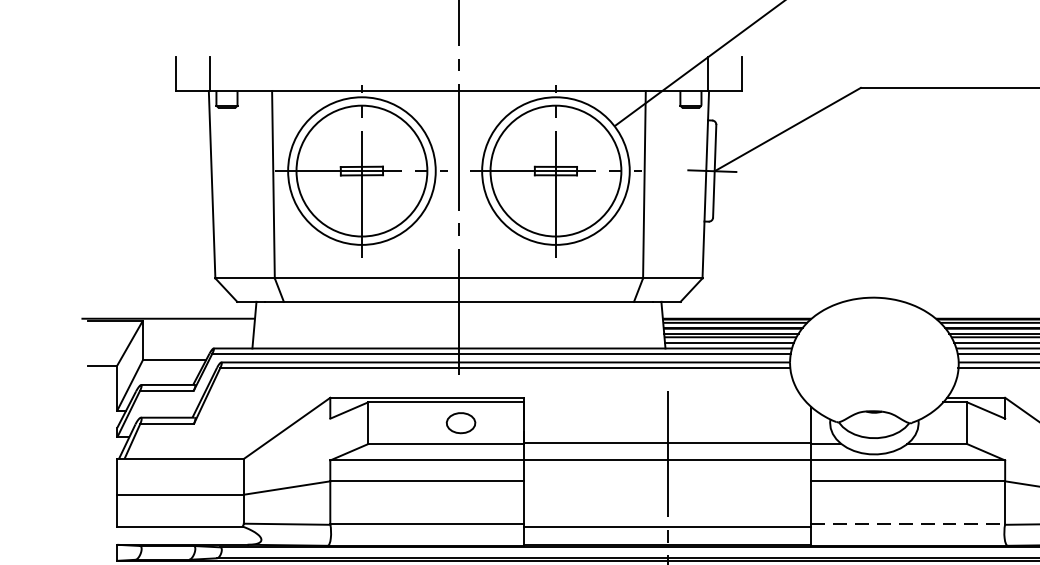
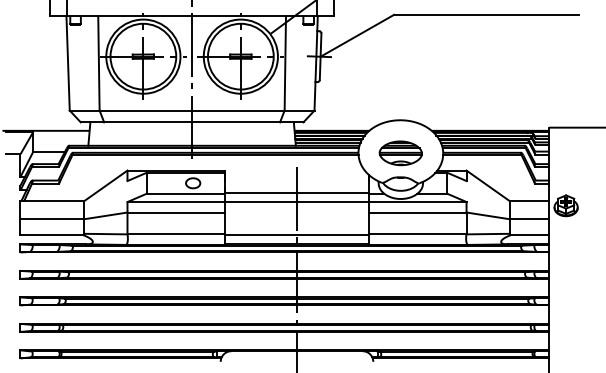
part: (873, 363) -> (400, 153), added
line: (907, 525) -> (417, 234), dashed -> solid

